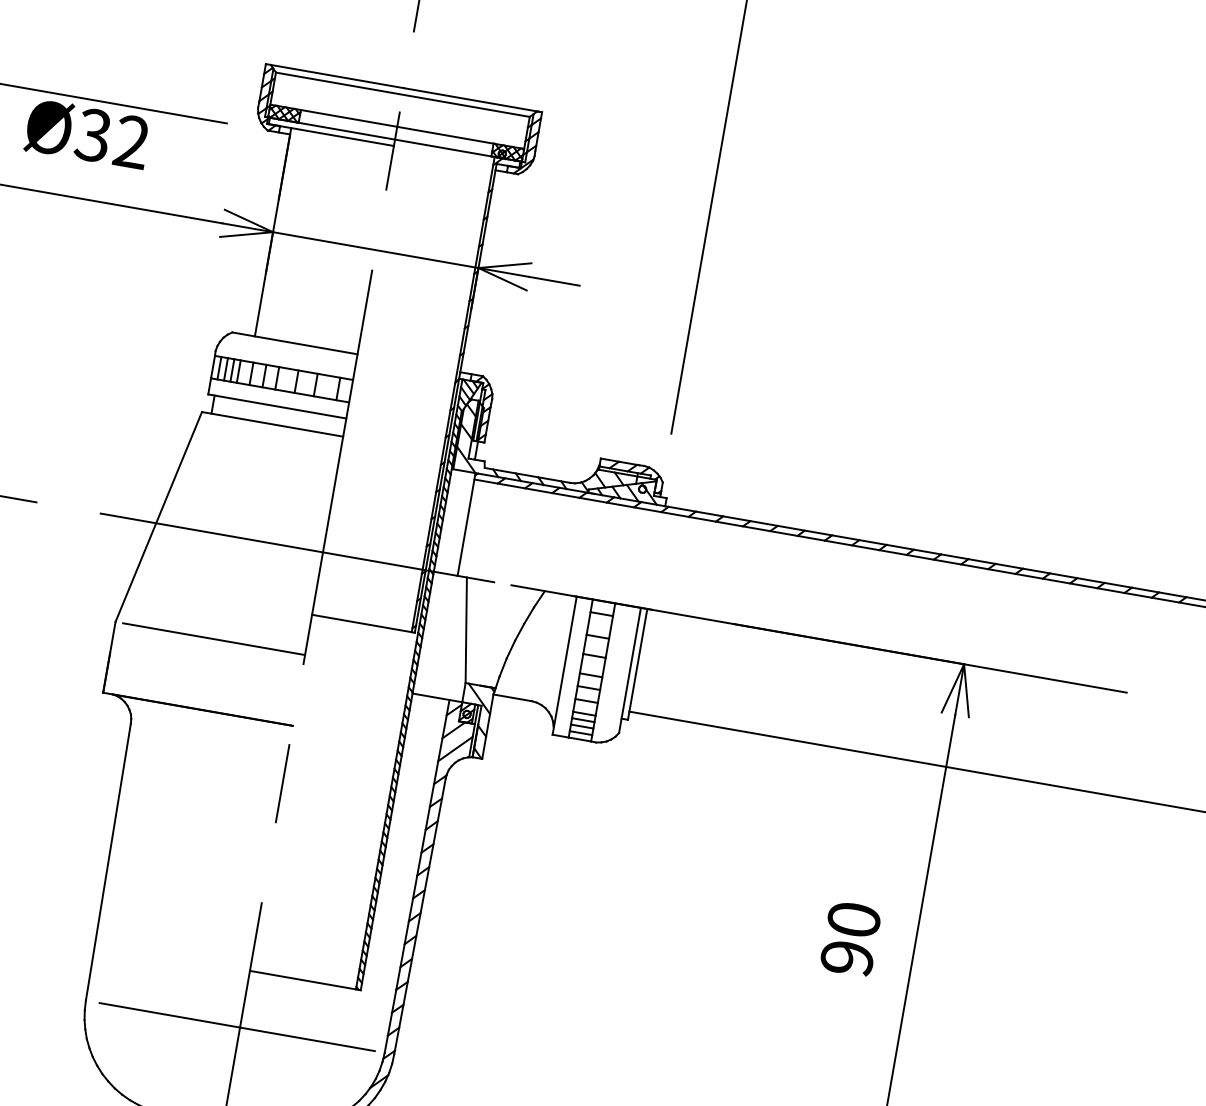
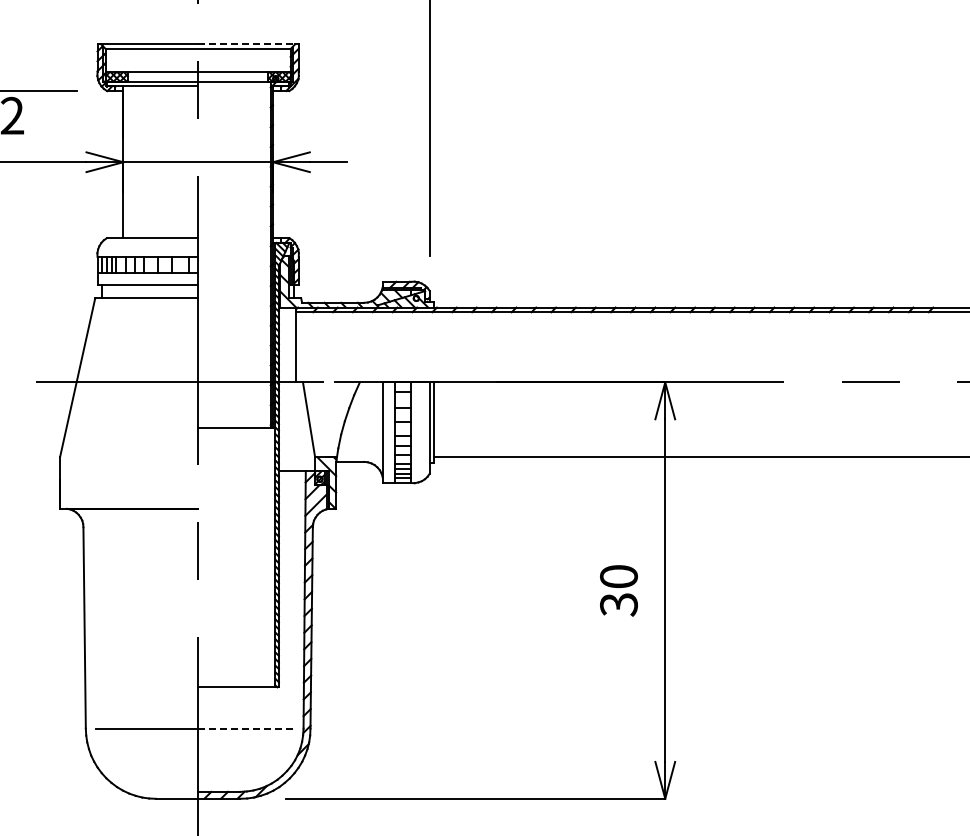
line: (473, 100) -> (248, 44), solid -> dashed
line: (213, 639) -> (131, 457), removed
text: (846, 957) -> (618, 604), 90 -> 30
line: (307, 1039) -> (247, 728), solid -> dashed

